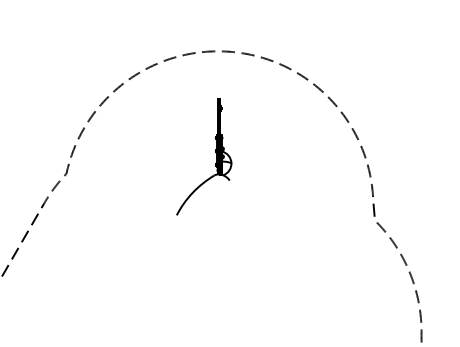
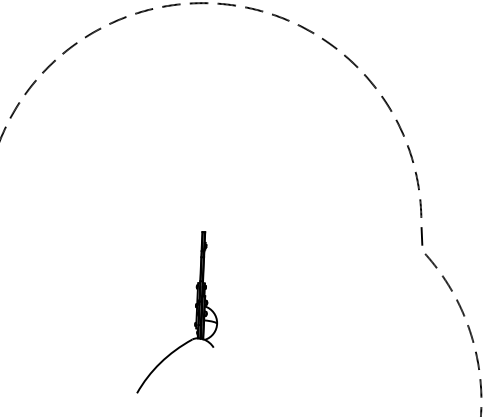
part: (215, 153) -> (195, 308), moved

